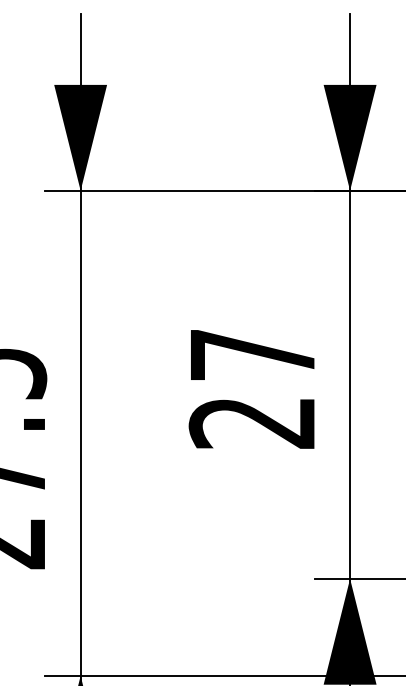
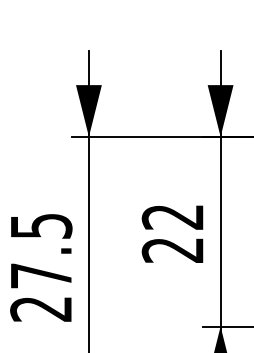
text: (251, 355) -> (172, 217), 27 -> 22

